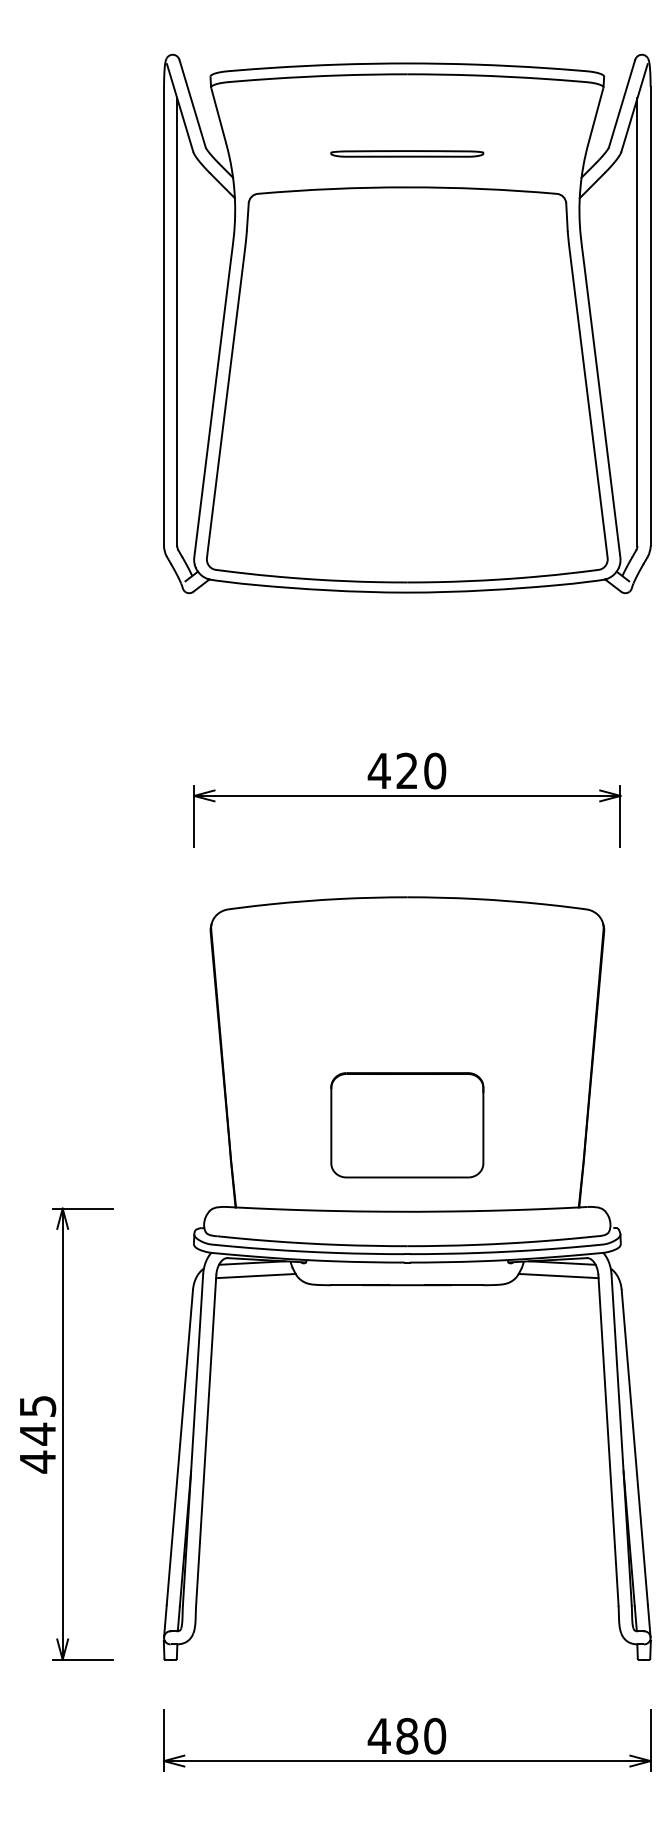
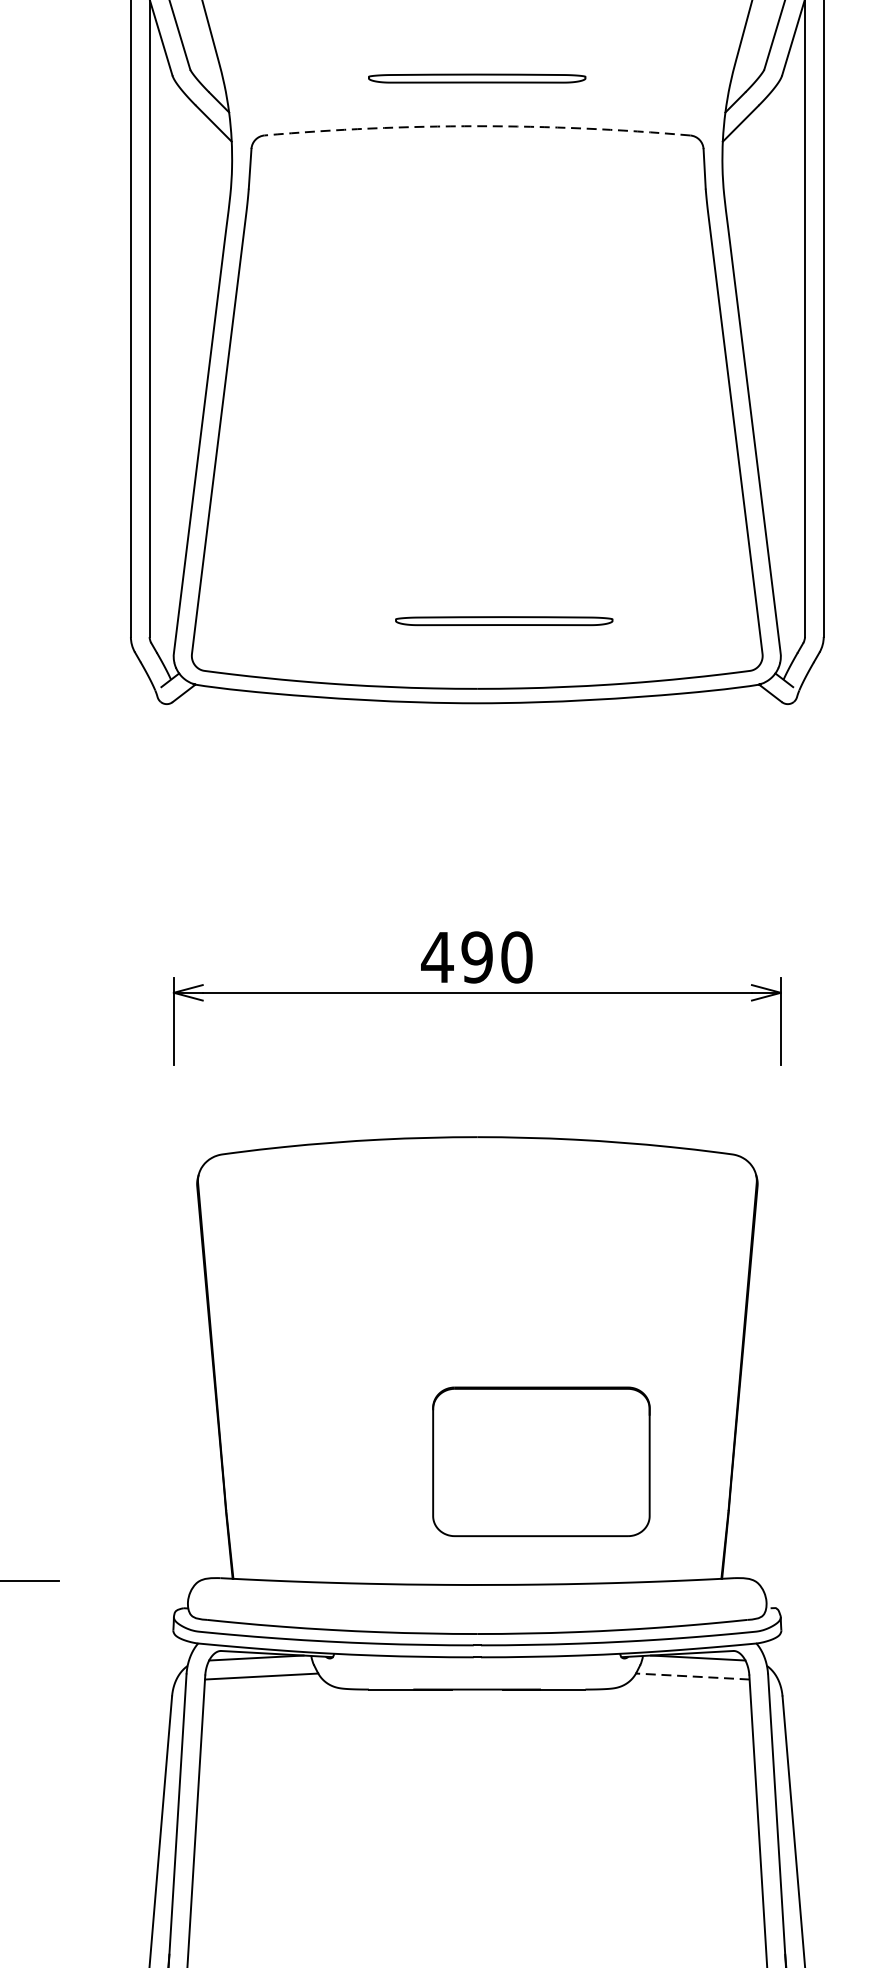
arc: (407, 187) -> (477, 126), solid -> dashed
curve: (426, 532) -> (504, 617), added
text: (407, 770) -> (477, 956), 420 -> 490
part: (407, 1125) -> (541, 1462), moved
line: (558, 1276) -> (692, 1677), solid -> dashed

